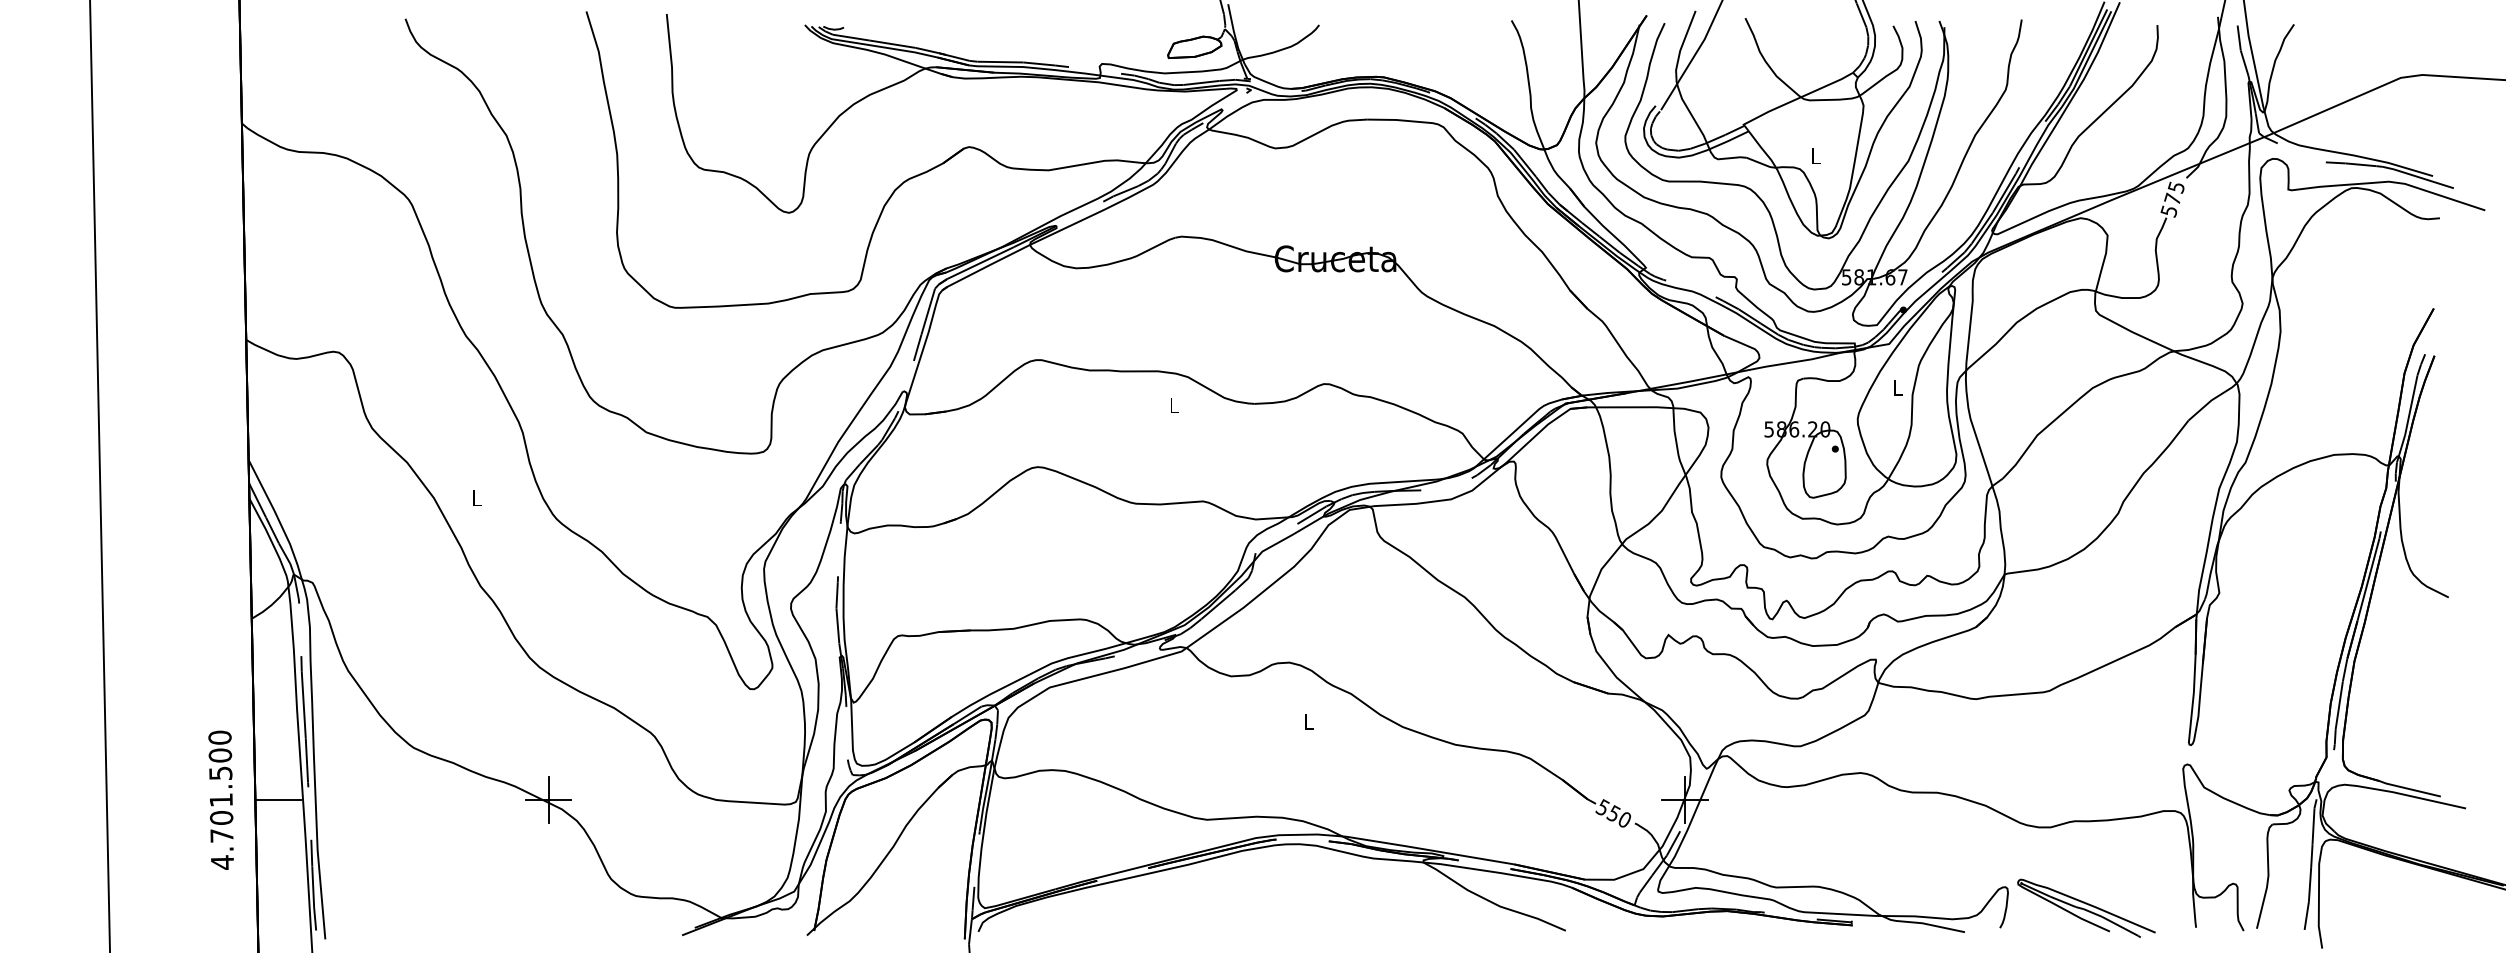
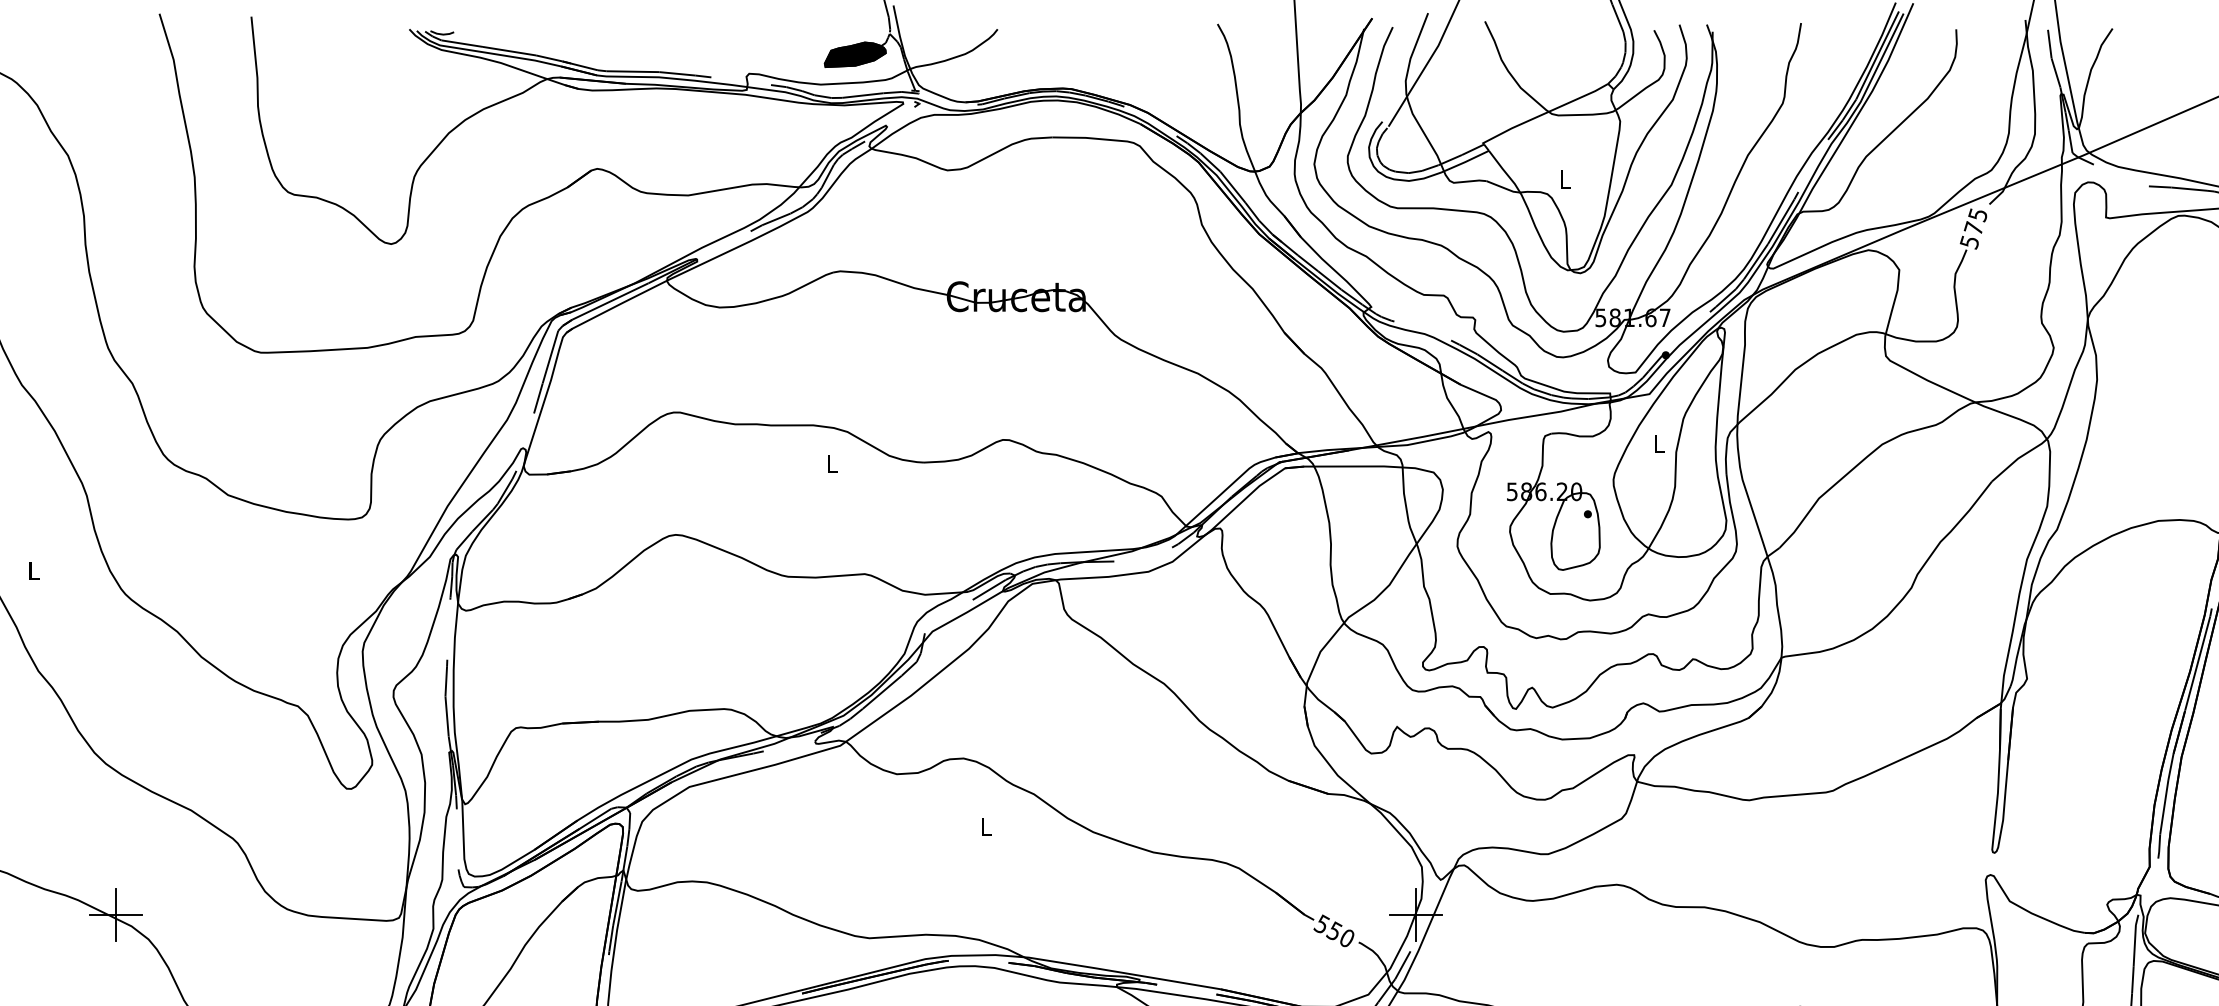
fill: (1194, 47) -> (854, 54), added

